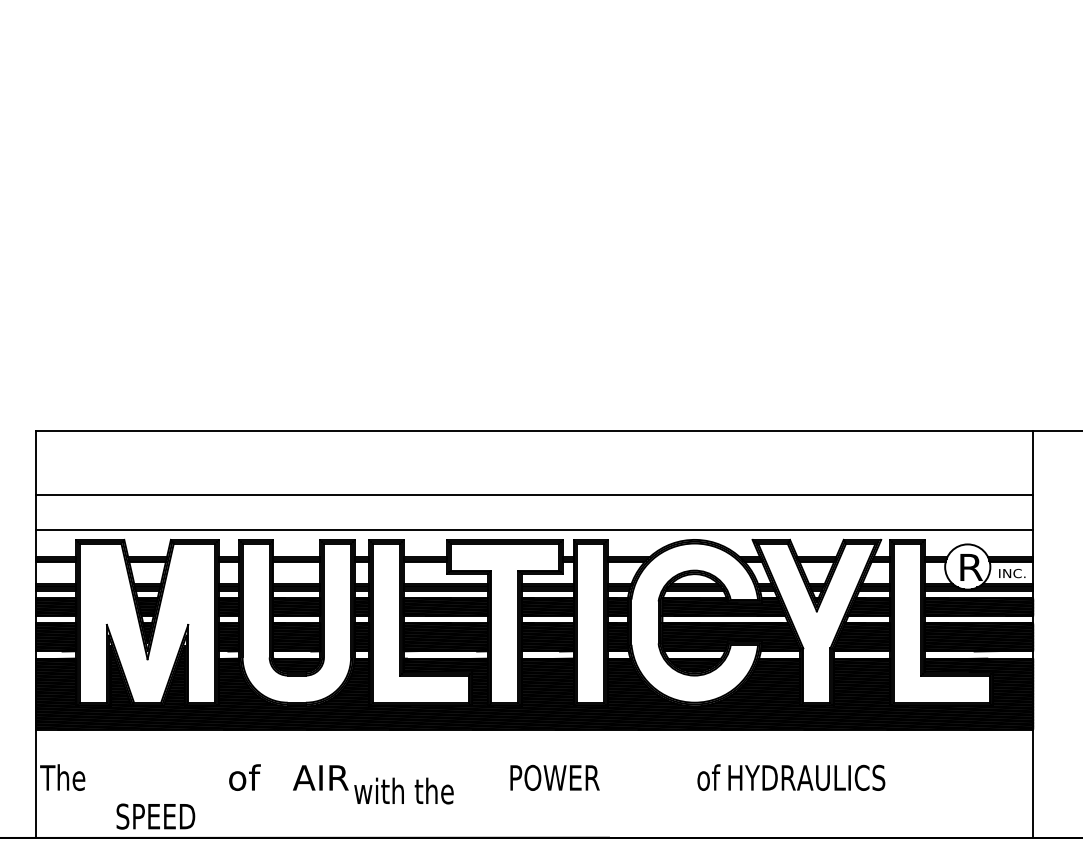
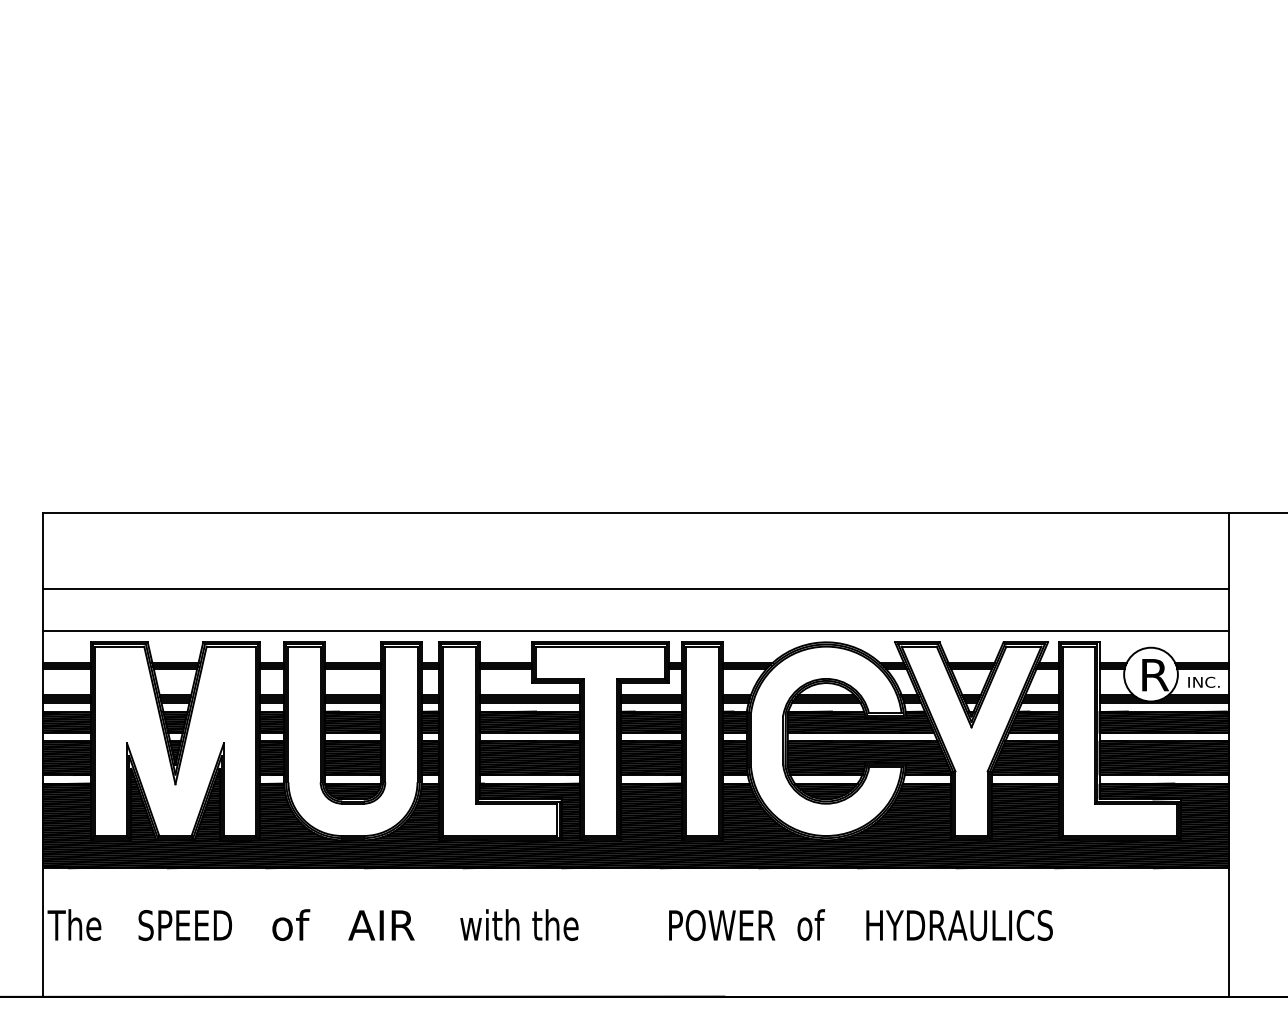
text: (555, 777) -> (722, 925), moved
text: (708, 777) -> (810, 924), moved
text: (404, 790) -> (519, 924), moved
text: (155, 816) -> (184, 925), moved

